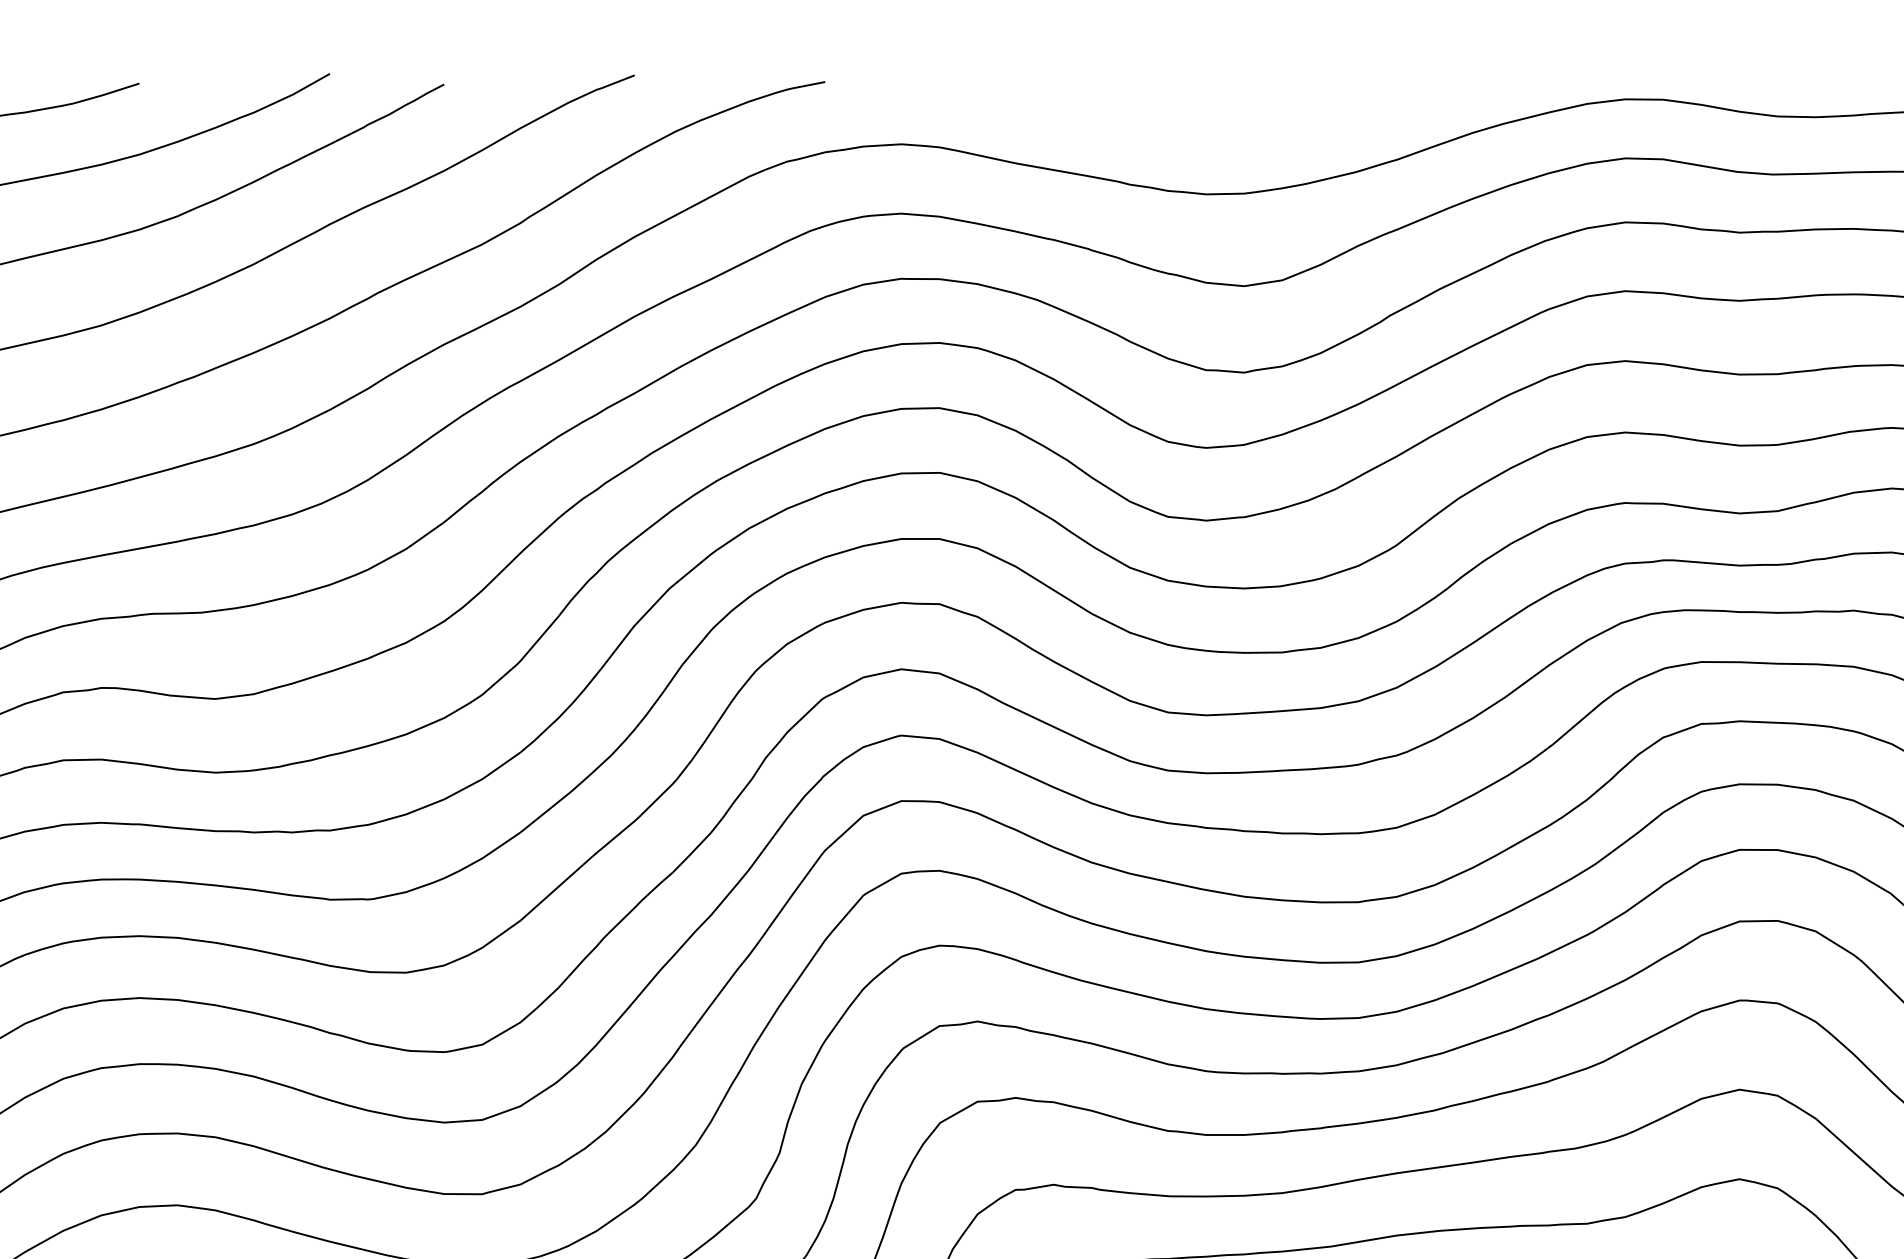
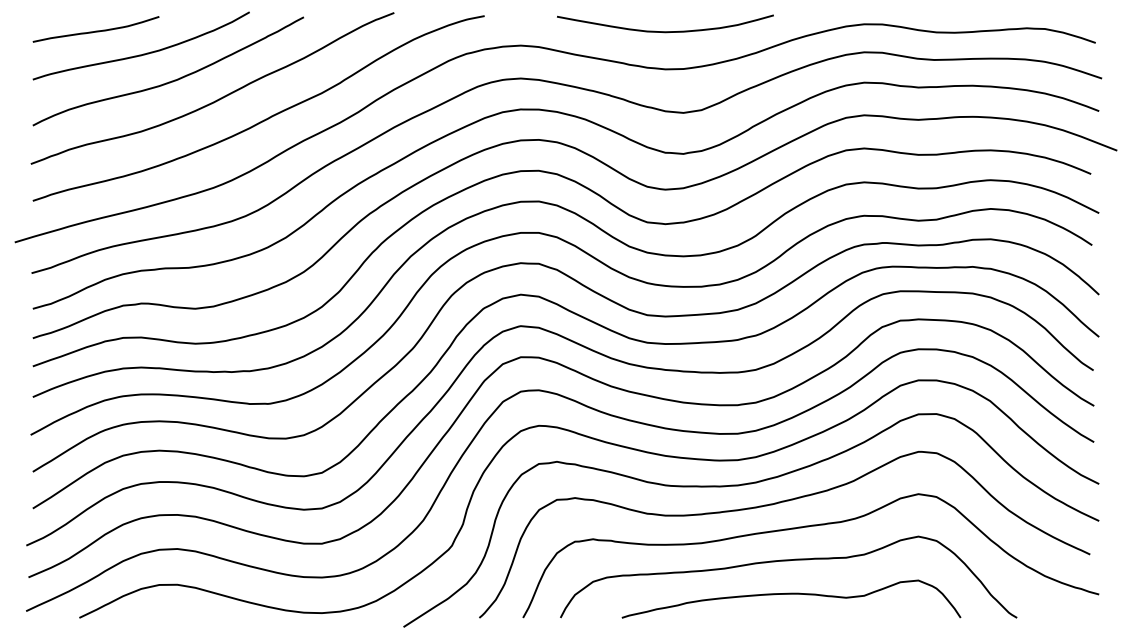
curve: (1206, 114) -> (665, 31), added

